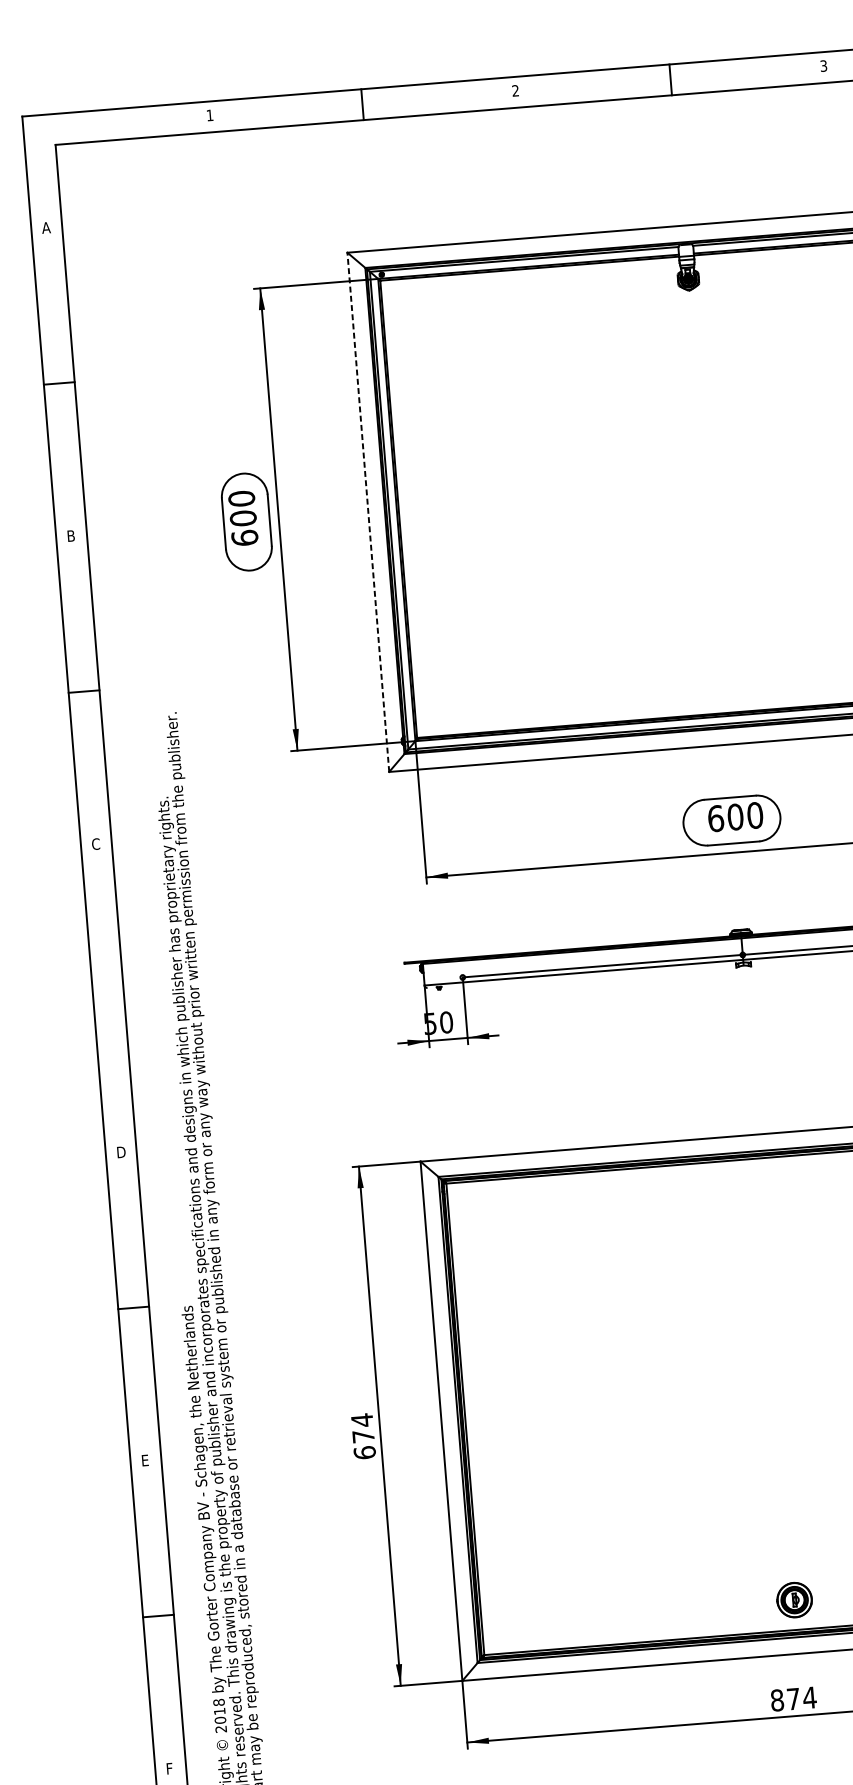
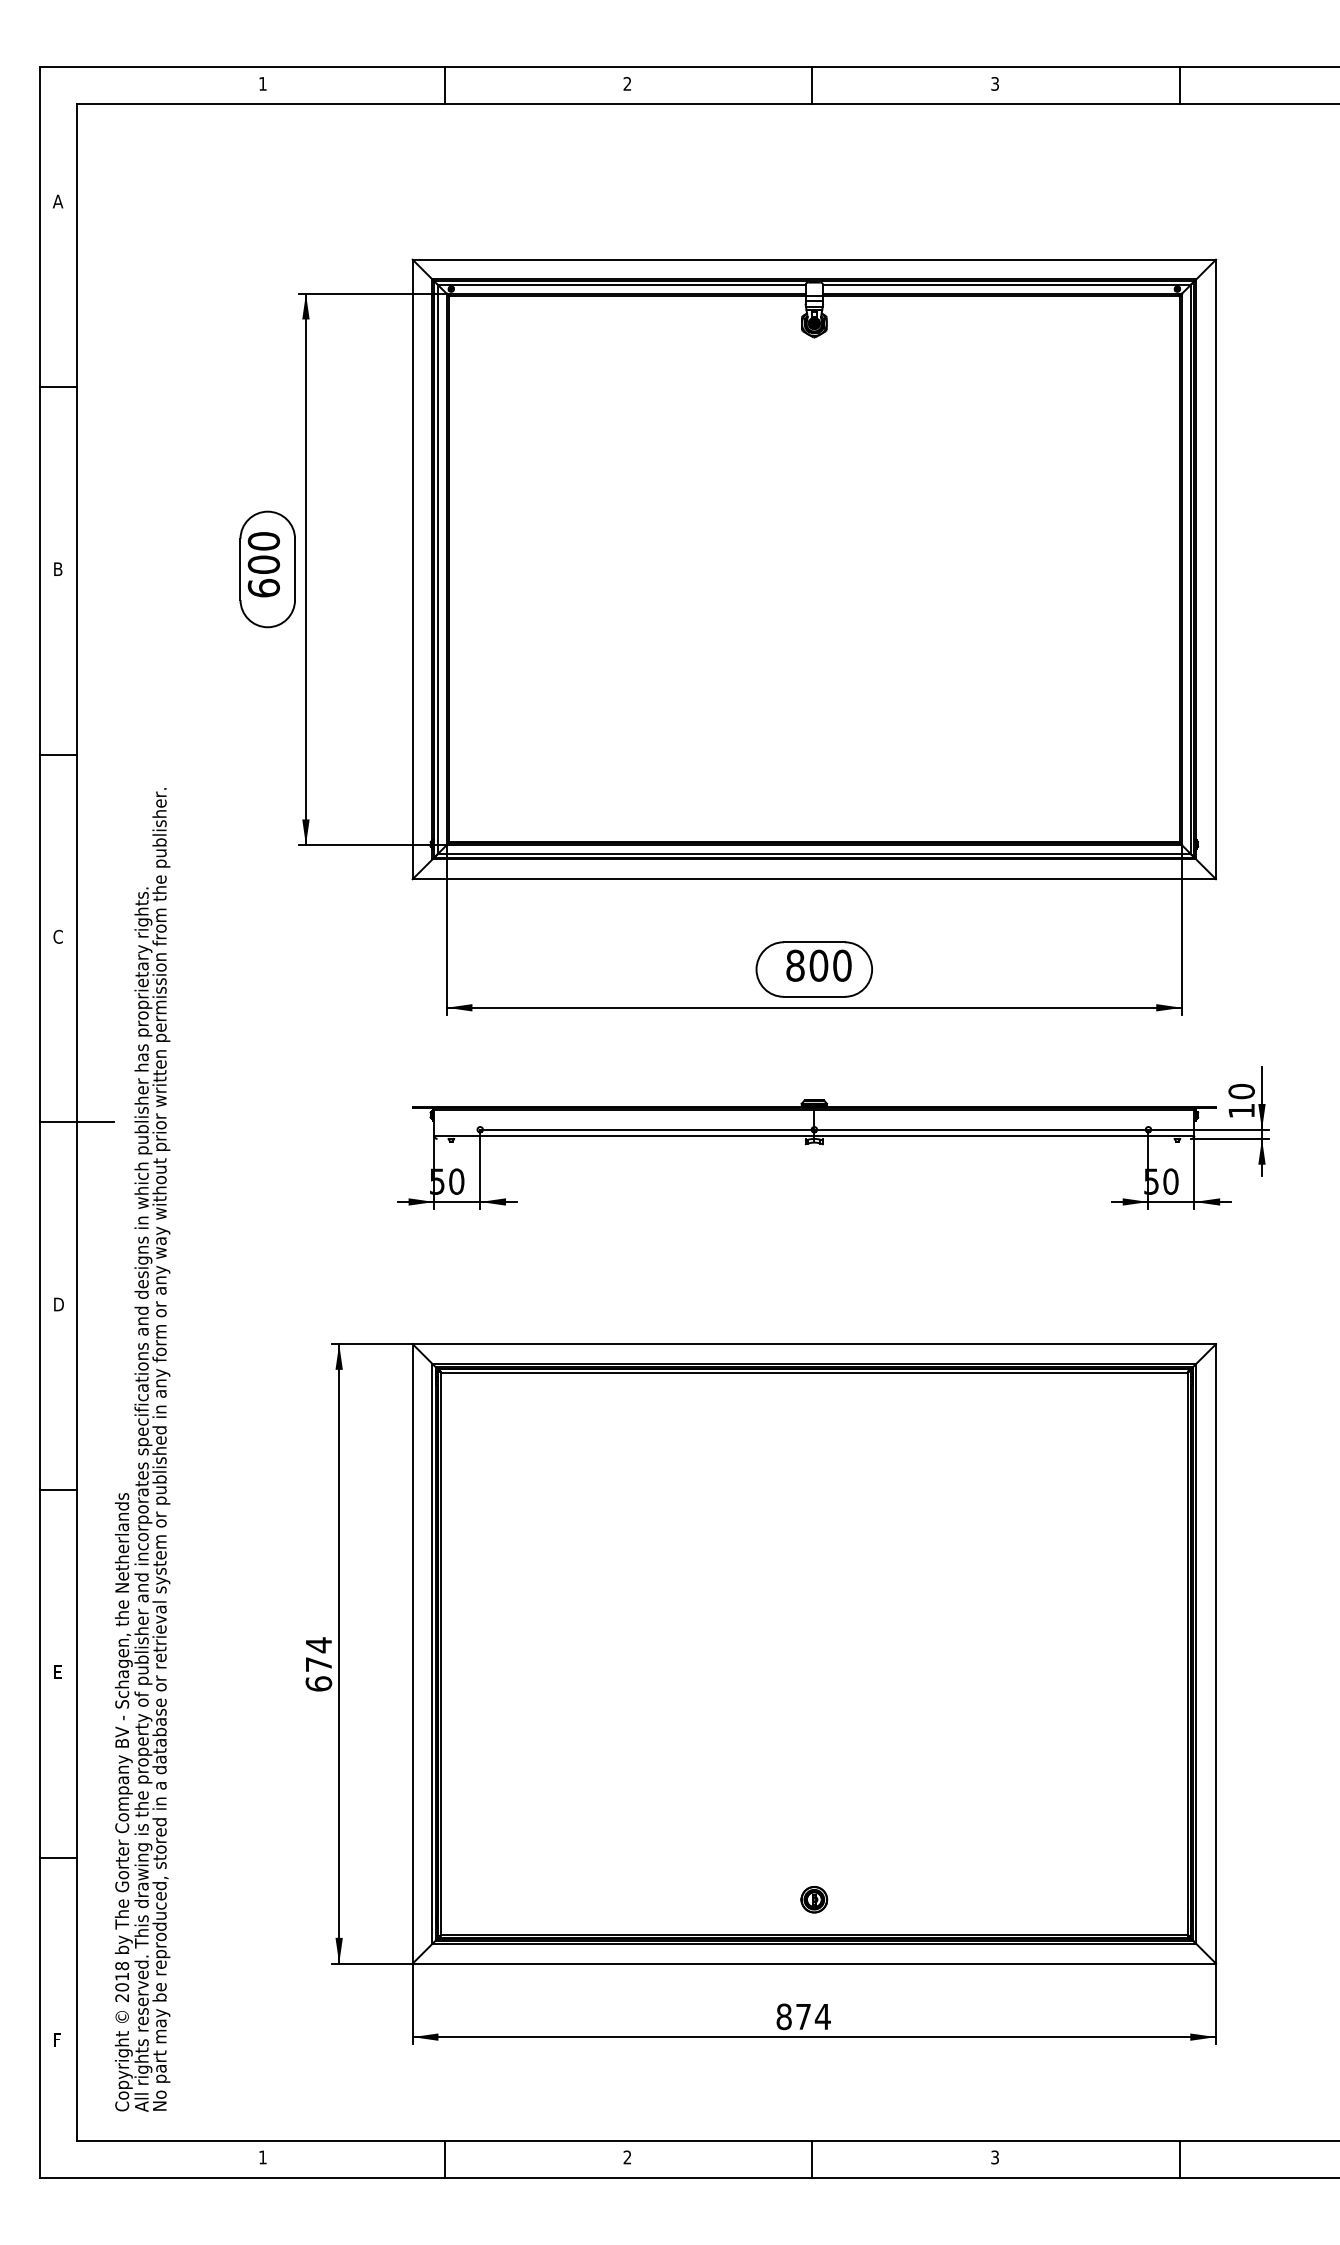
line: (368, 512) -> (412, 569), dashed -> solid
text: (715, 818) -> (795, 965), 600 -> 800
line: (123, 998) -> (76, 1122), added
part: (794, 1600) -> (814, 1899), size x0.62

